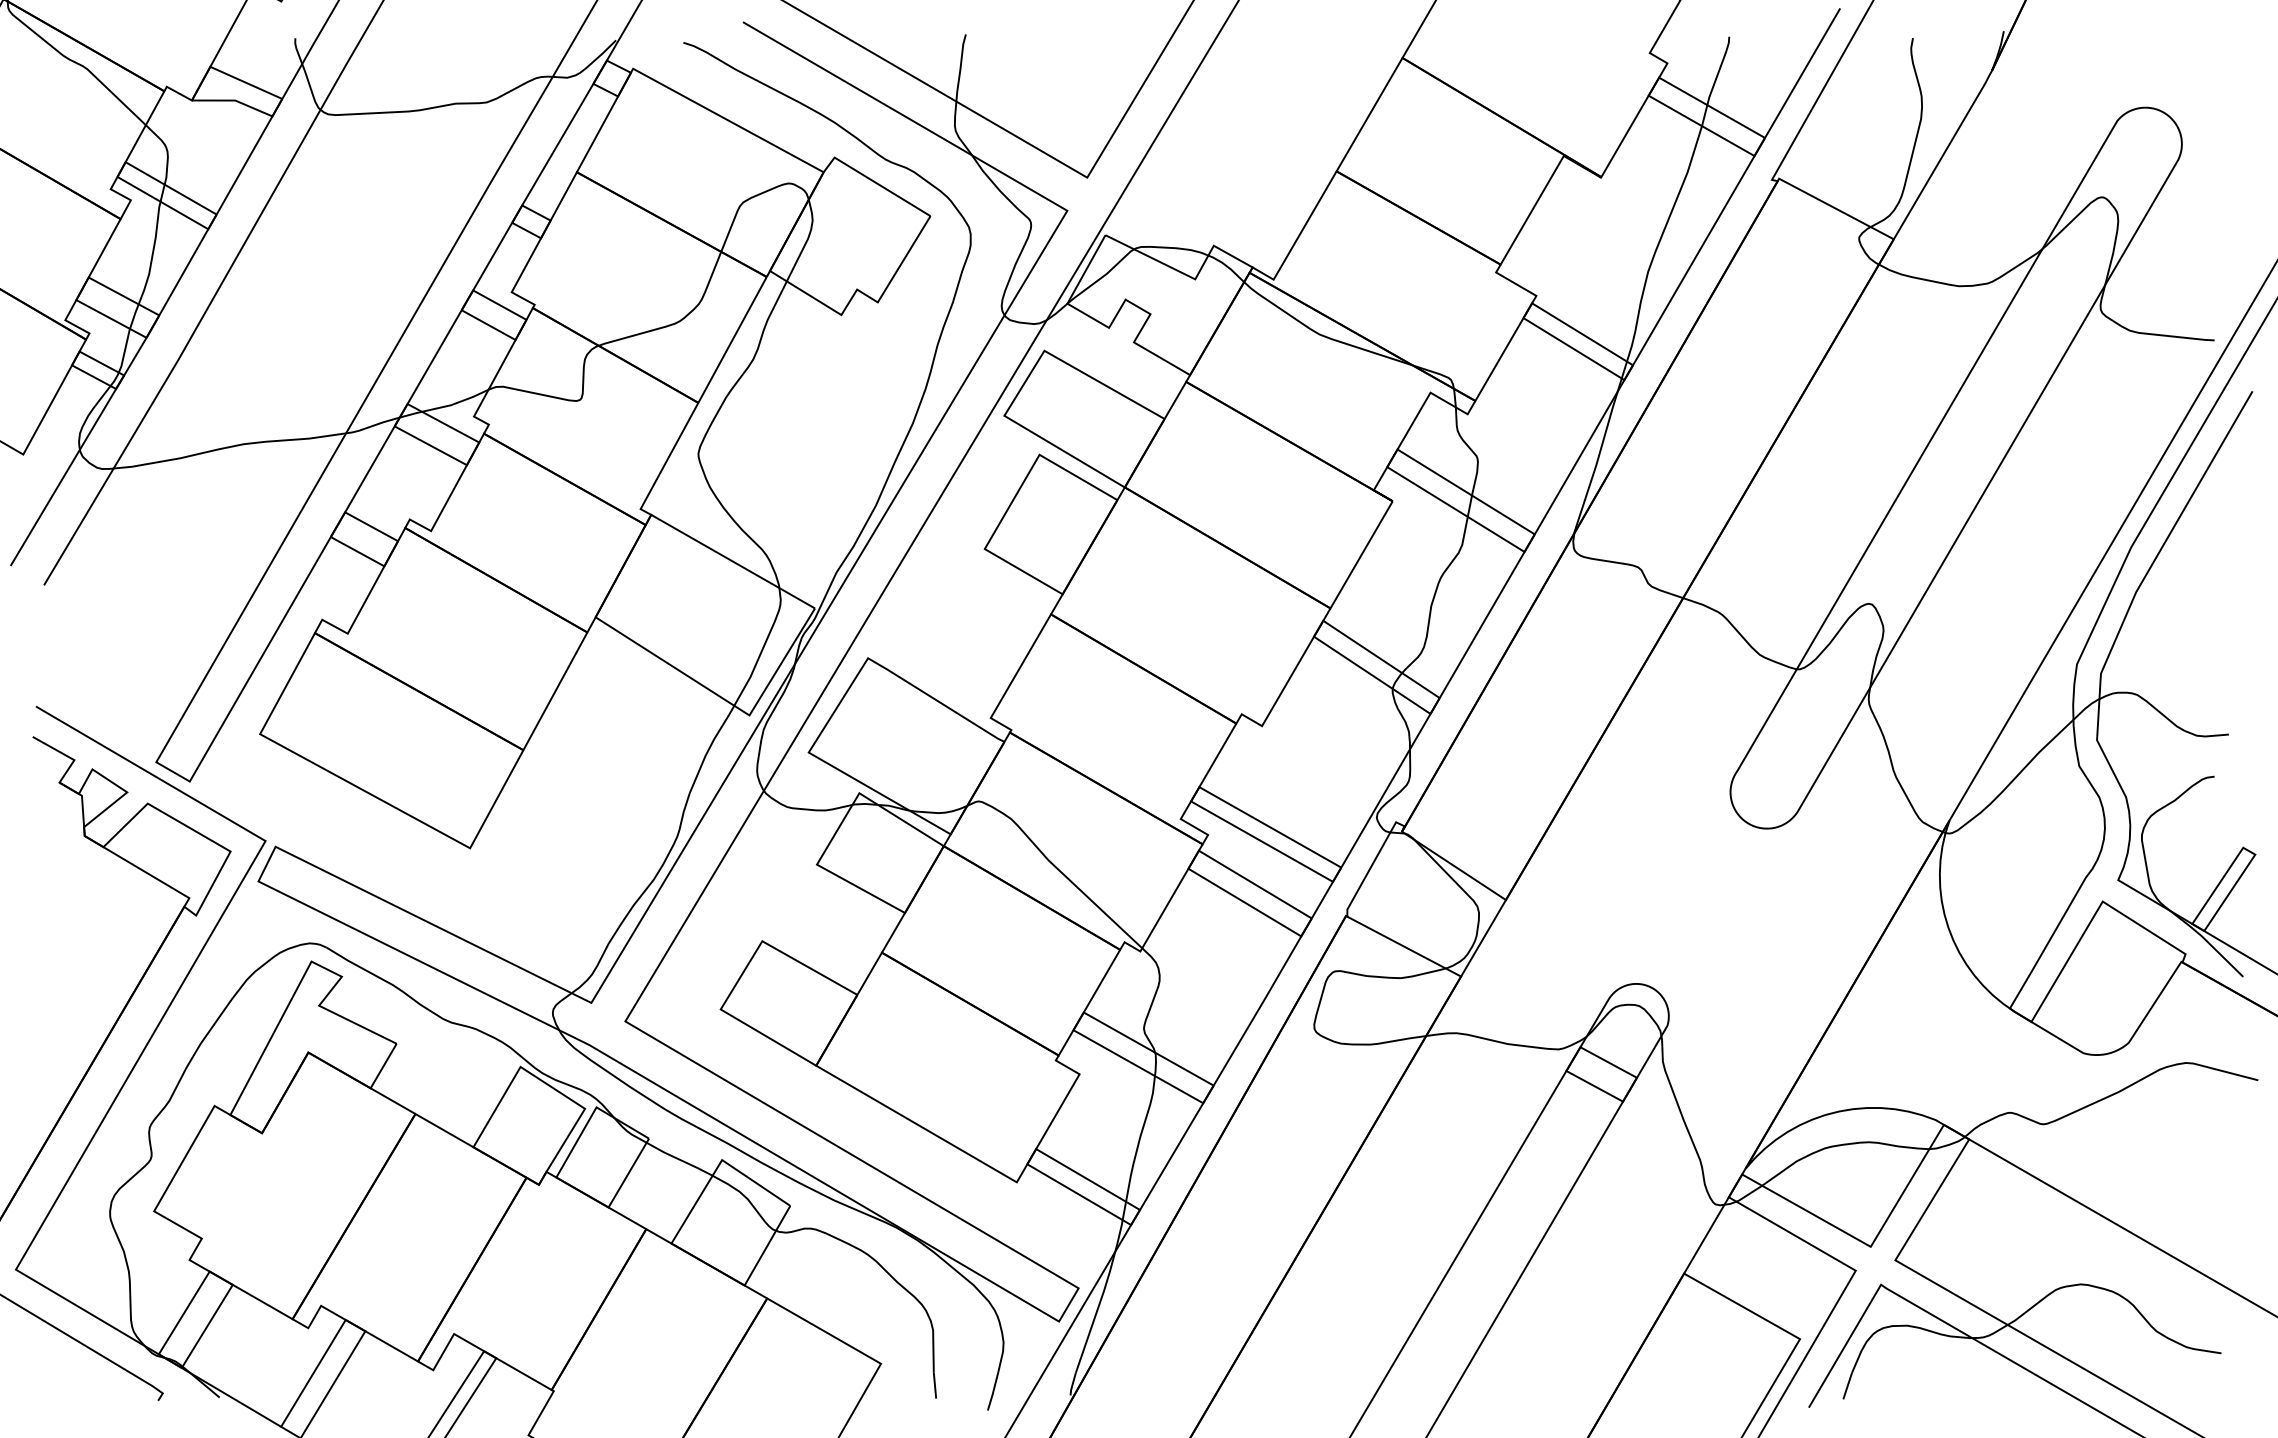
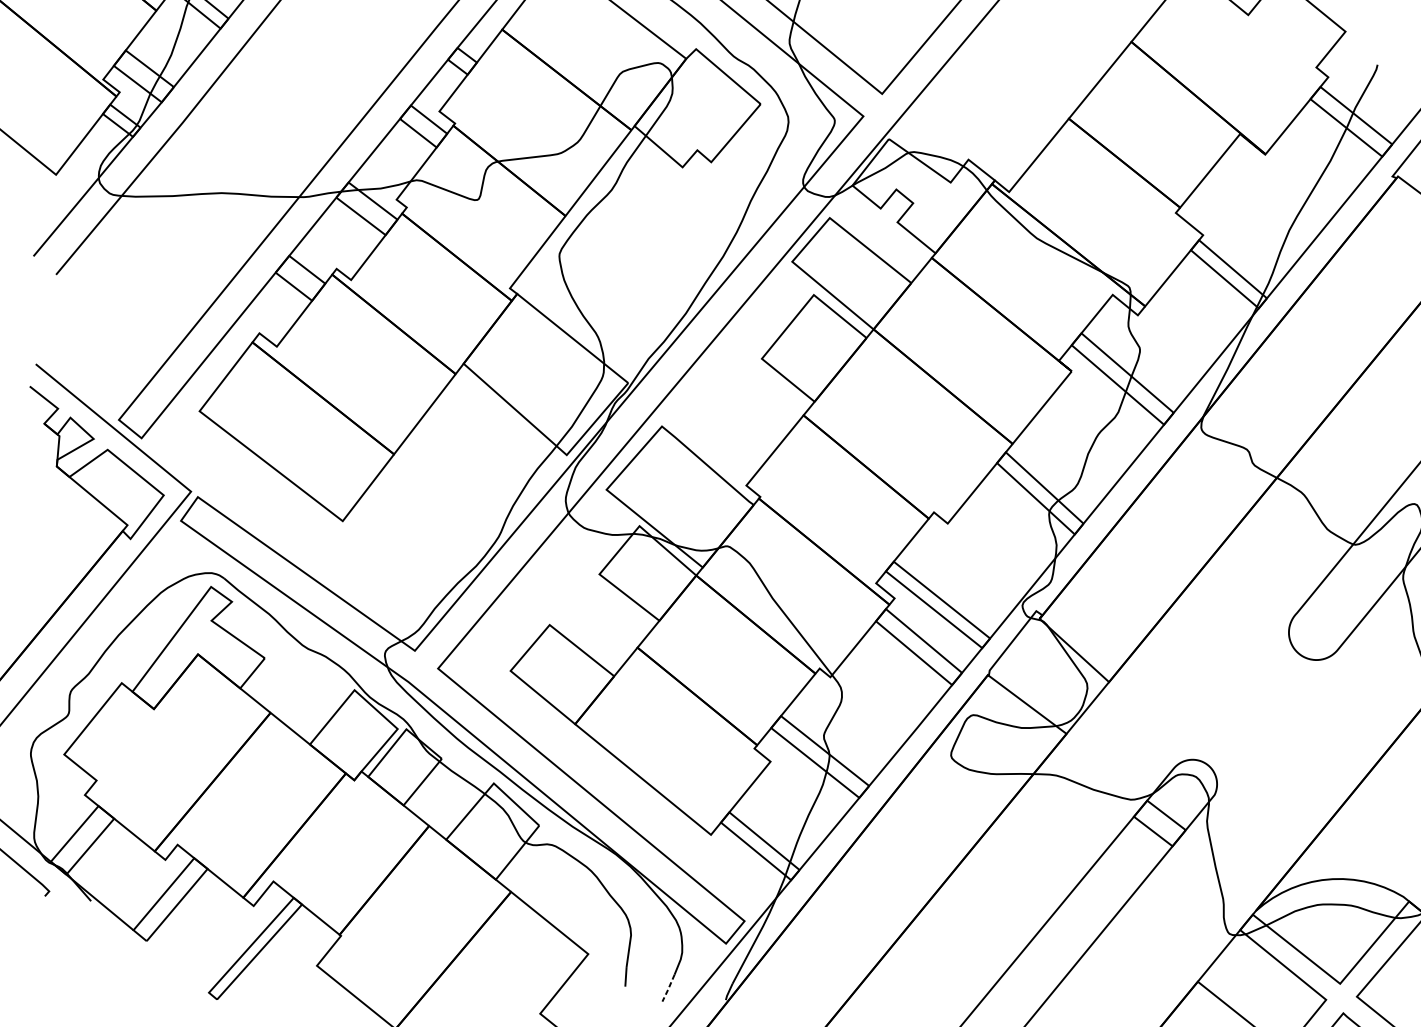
line: (993, 1392) -> (668, 988), solid -> dashed

